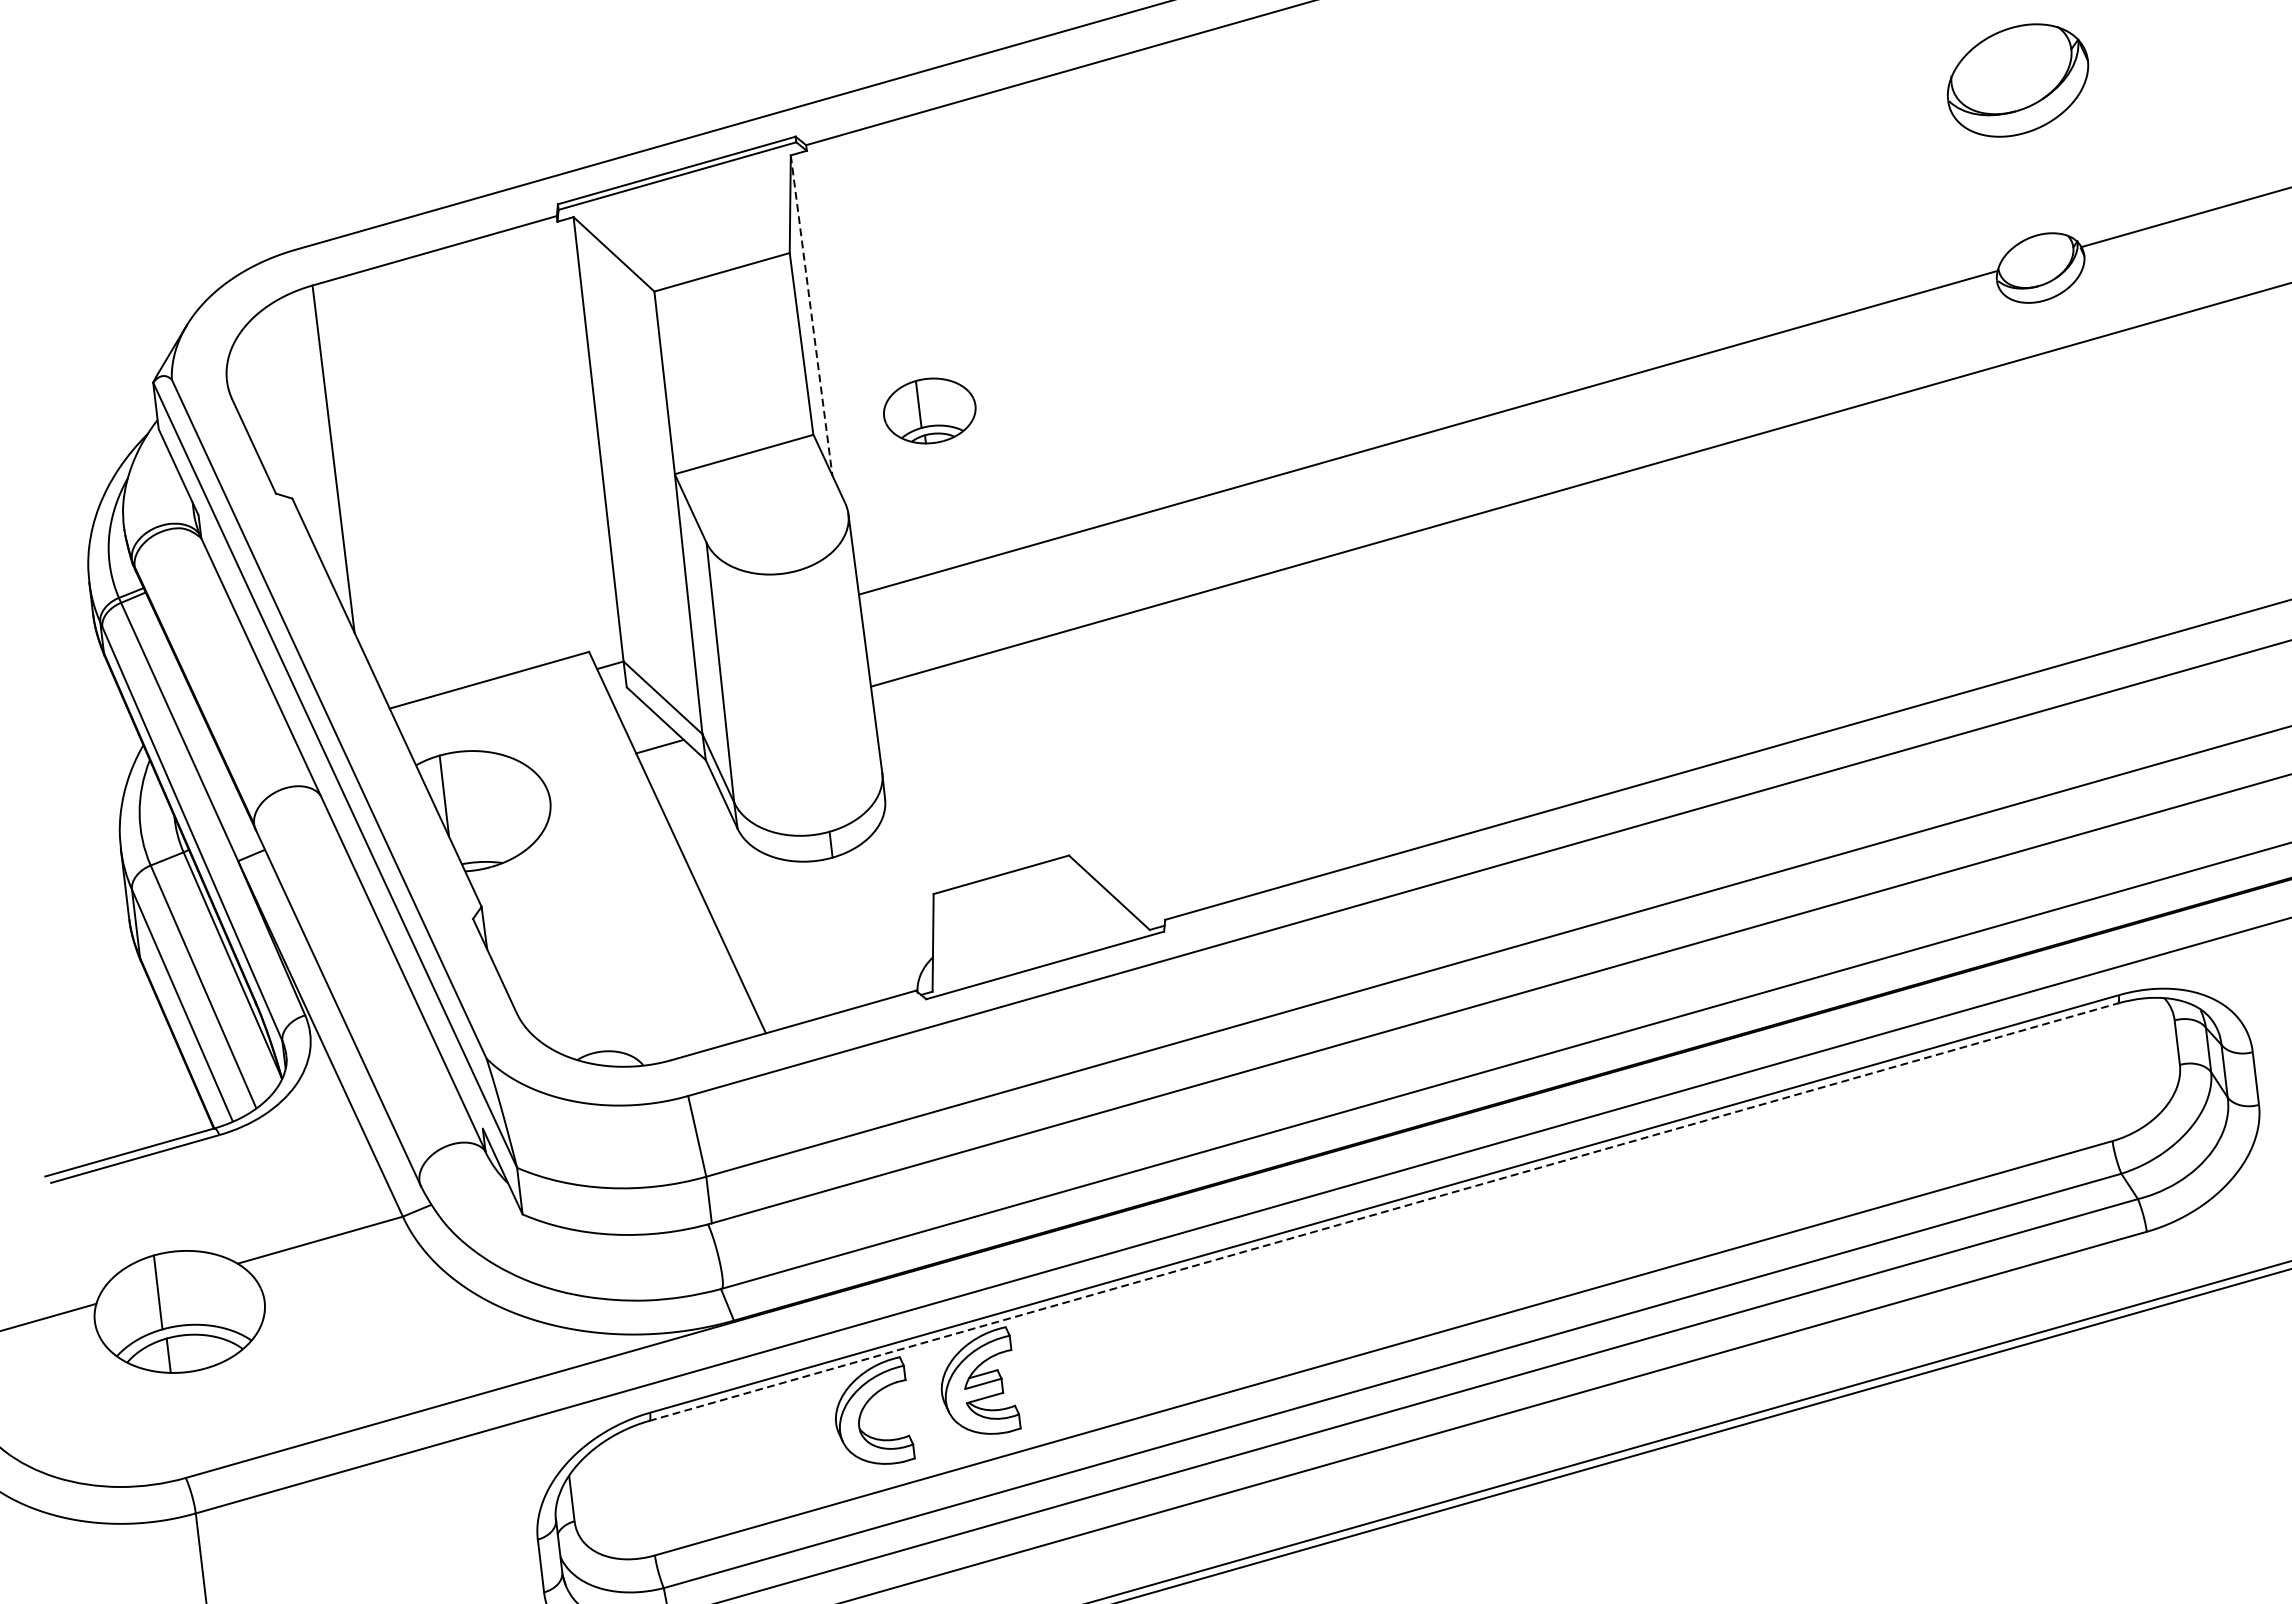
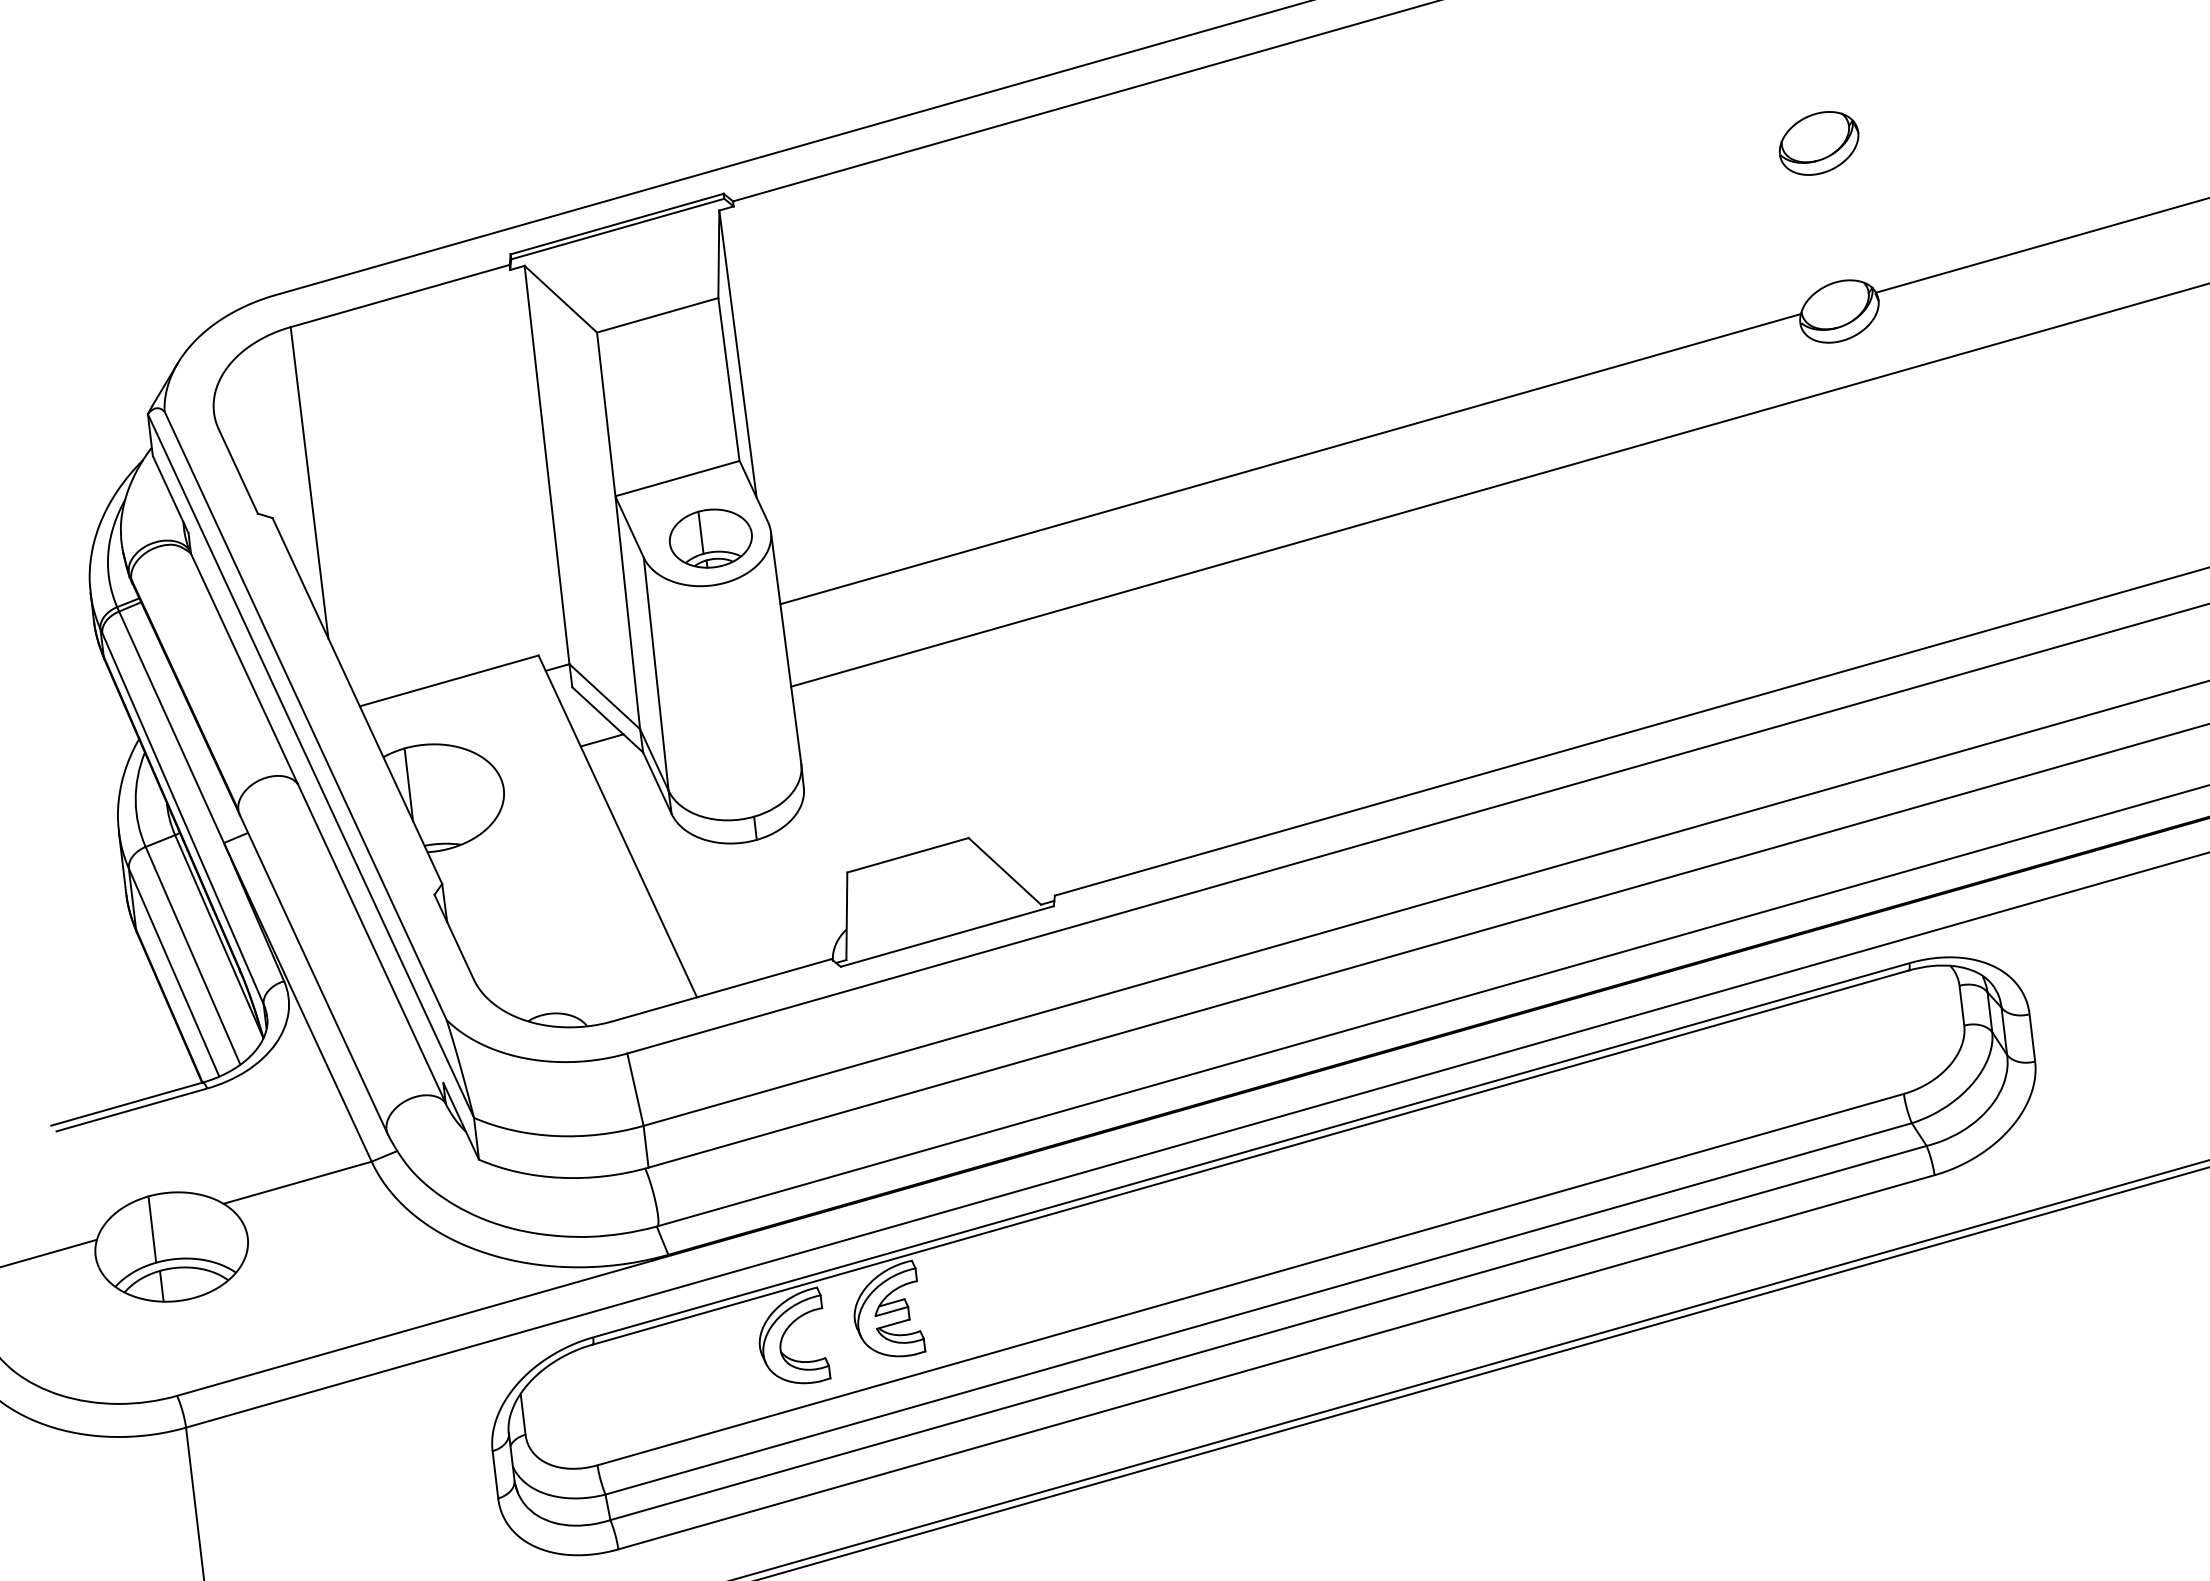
part: (2017, 80) -> (1818, 143), size x0.62
line: (811, 314) -> (737, 353), dashed -> solid
part: (929, 410) -> (710, 538), moved
line: (1384, 1212) -> (1251, 1157), dashed -> solid

